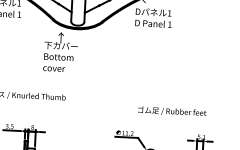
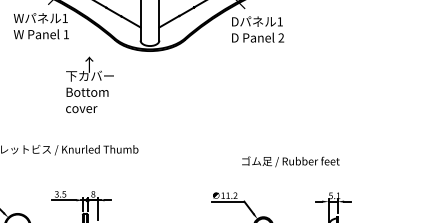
text: (169, 24) -> (281, 37), 1 -> 2
text: (60, 51) -> (89, 84), moved

